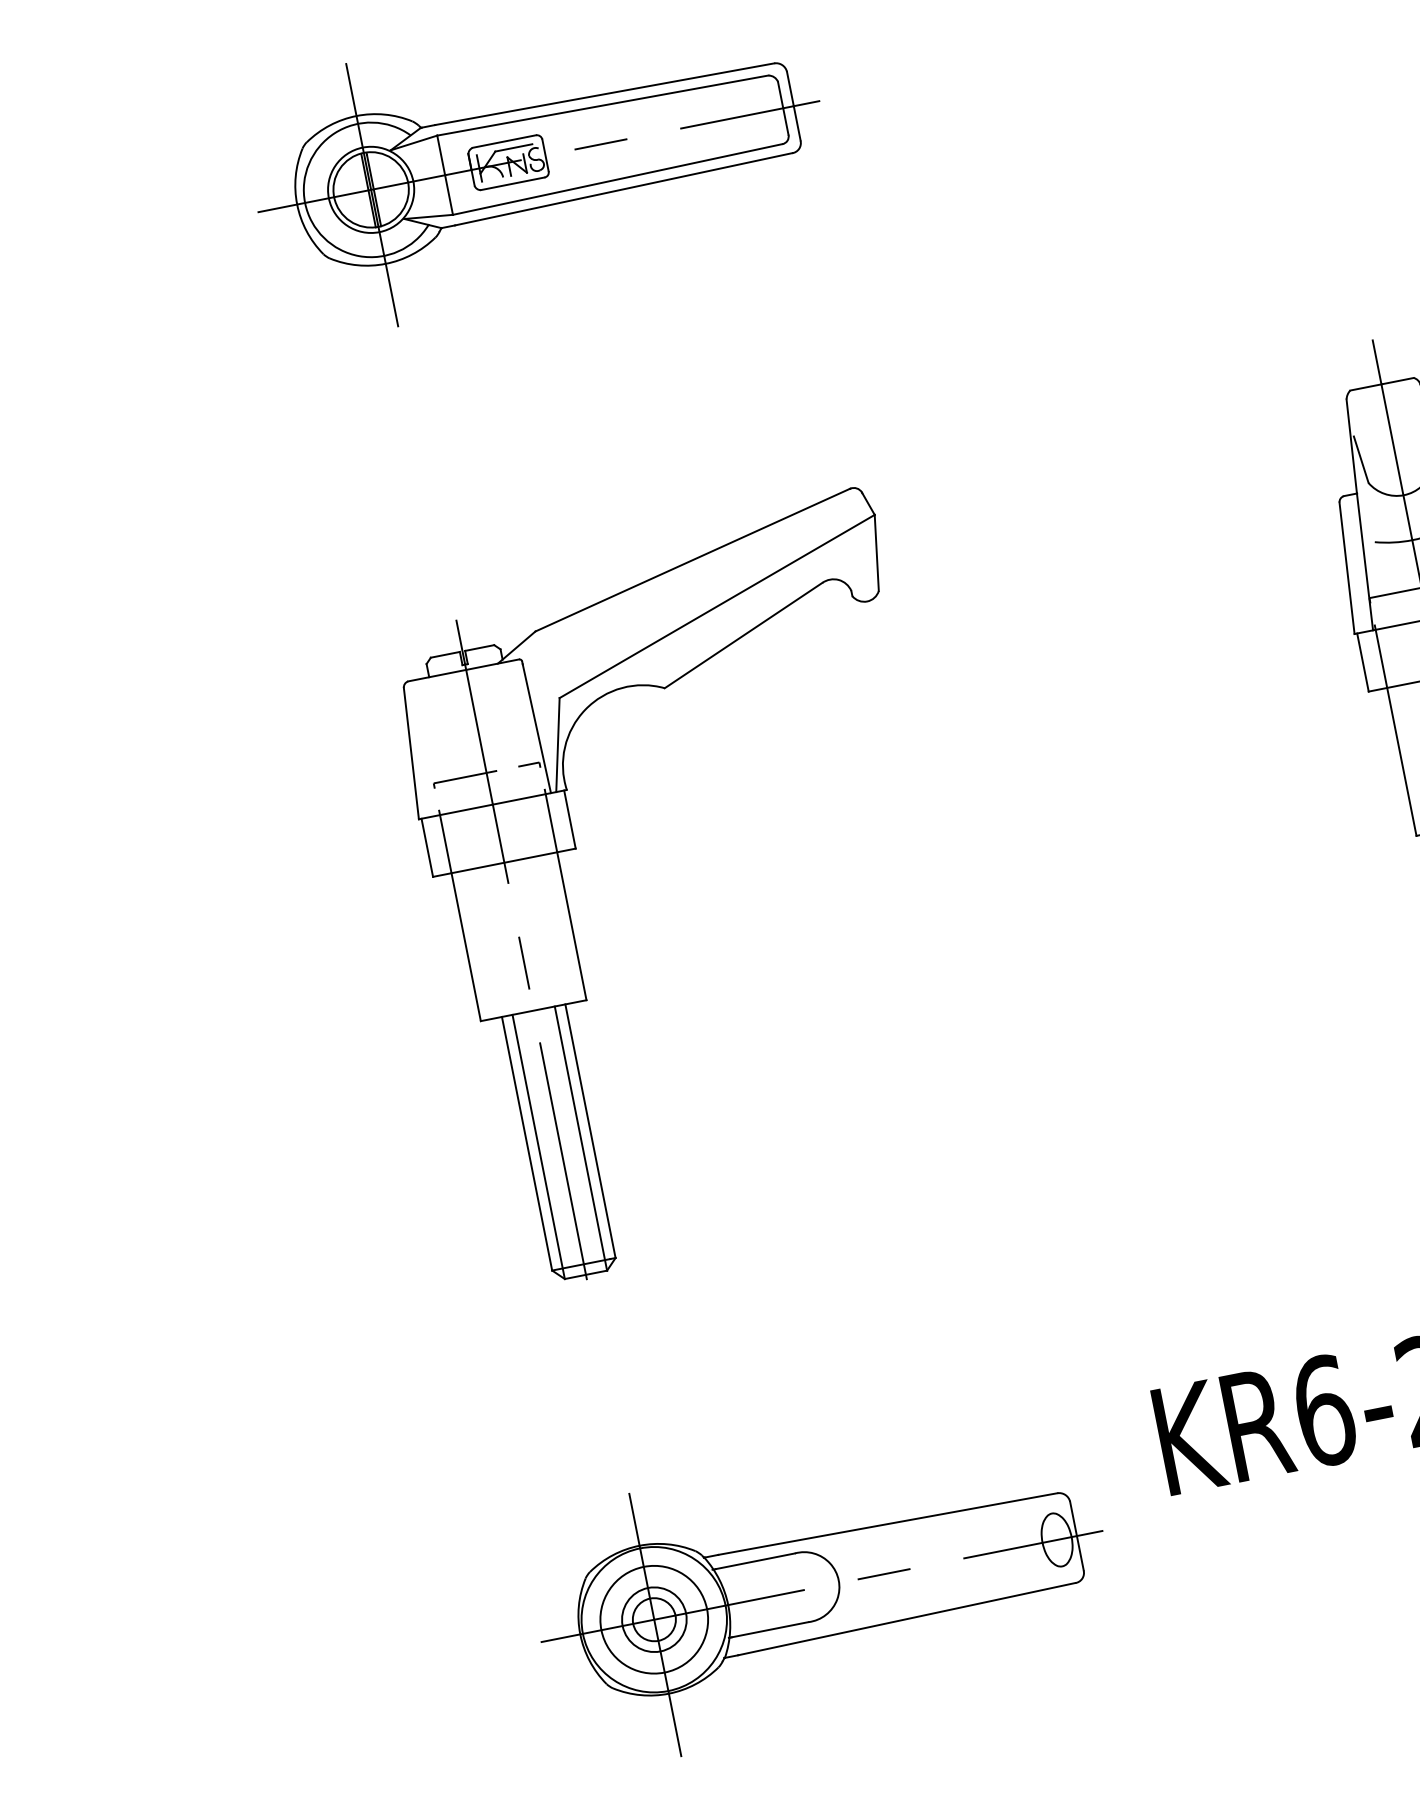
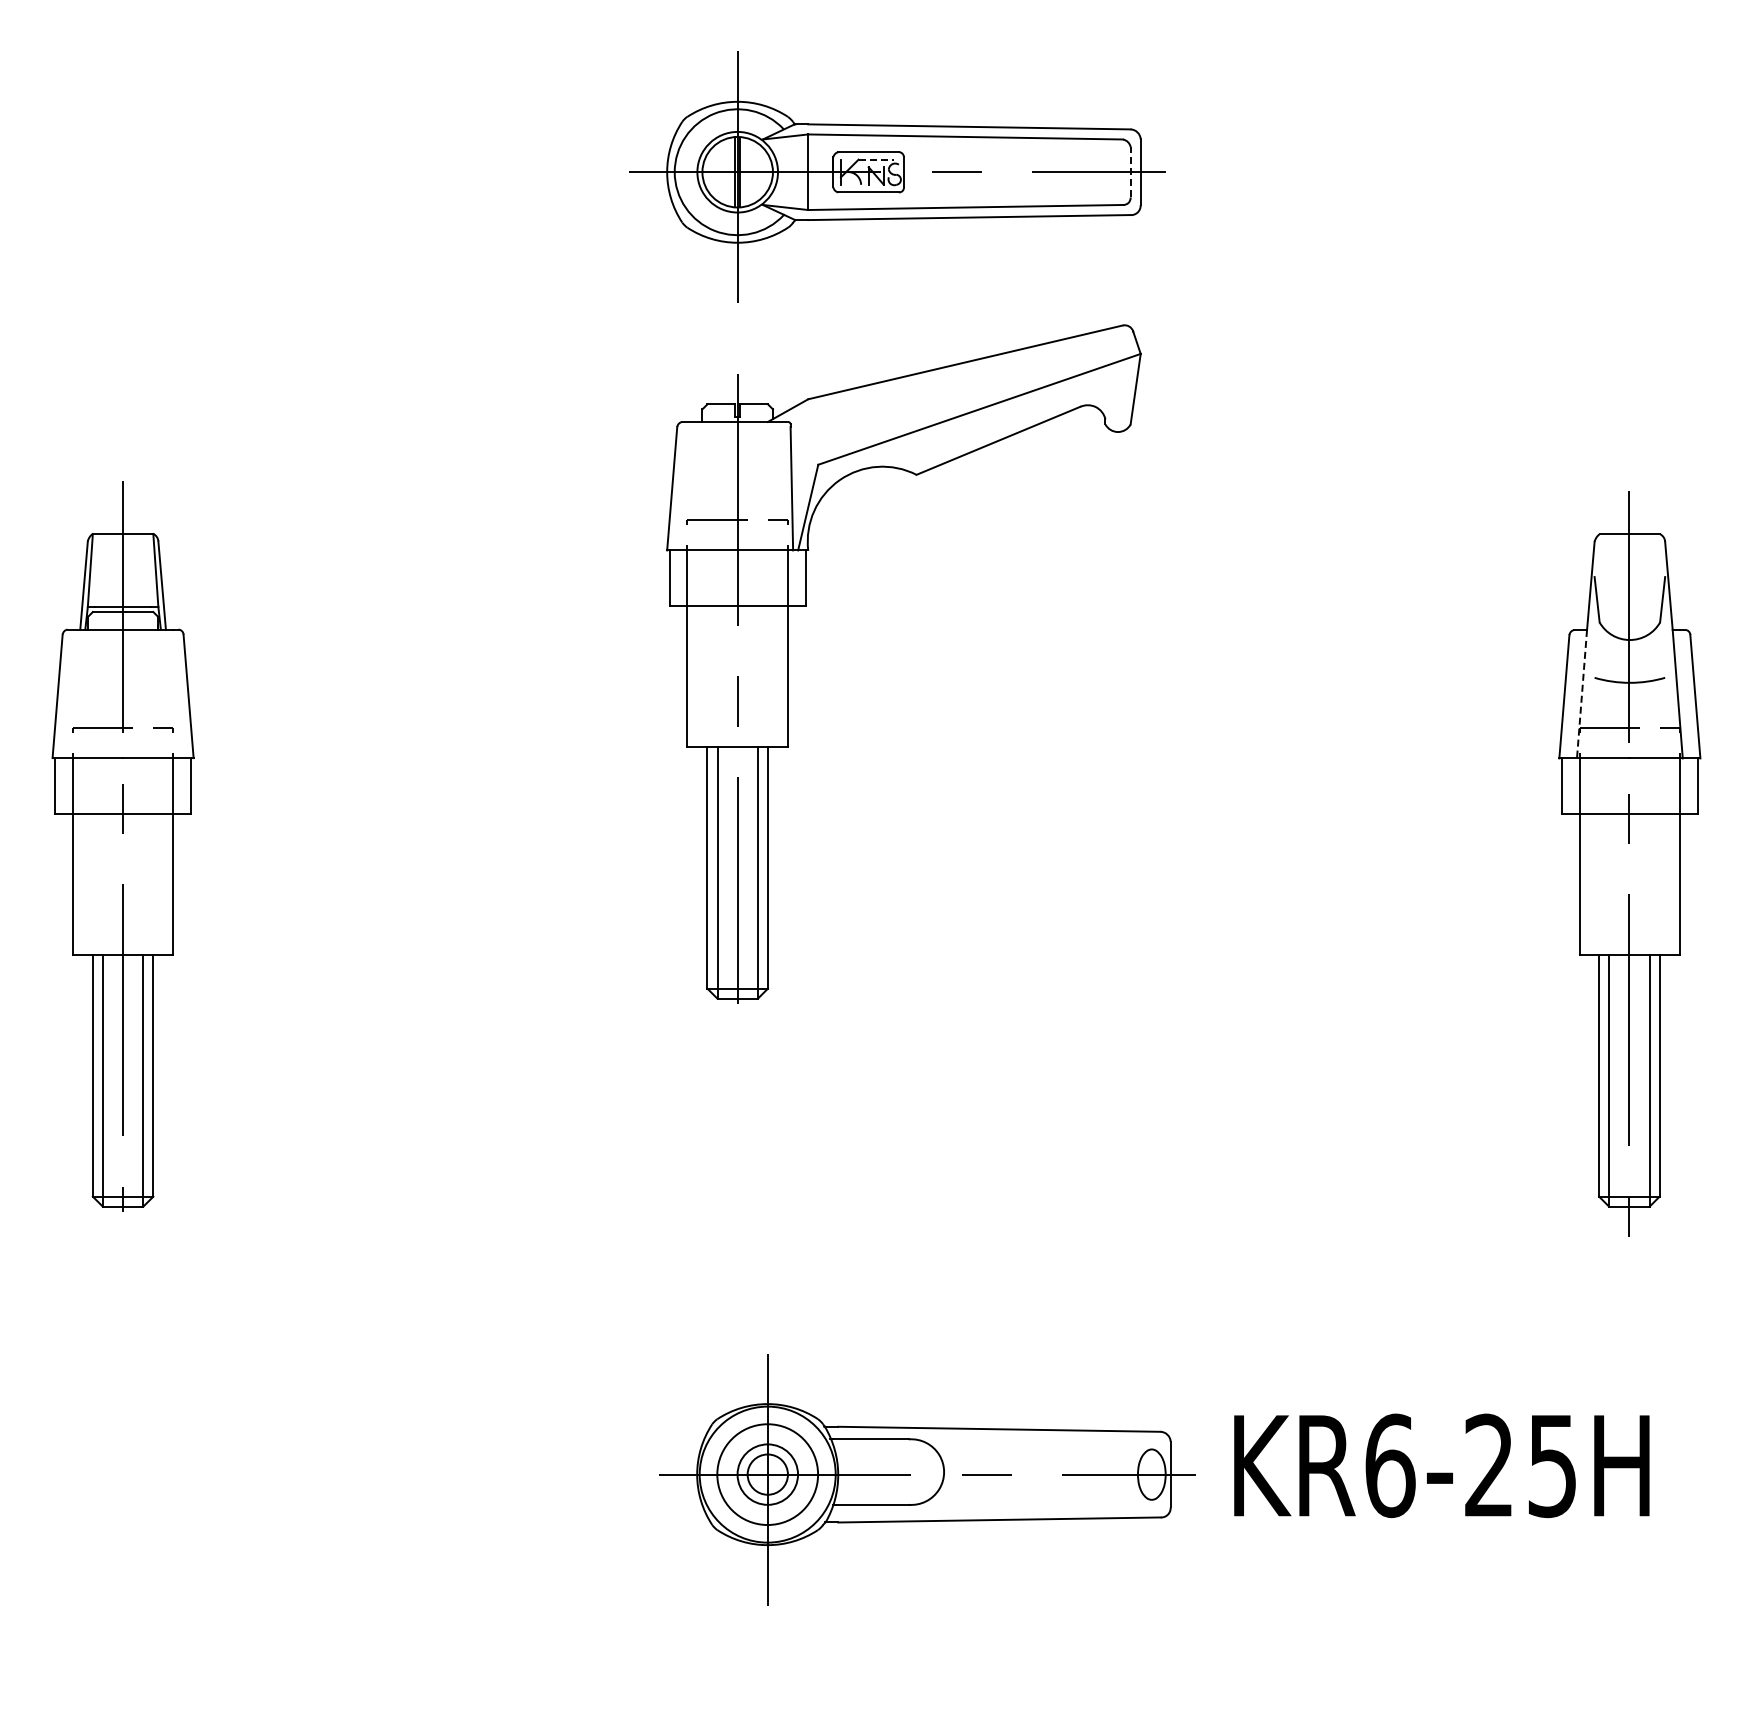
line: (782, 107) -> (1130, 171), solid -> dashed
line: (514, 147) -> (876, 159), solid -> dashed
line: (1364, 562) -> (1581, 694), solid -> dashed
part: (576, 849) -> (806, 606), moved
part: (822, 1591) -> (927, 1479), moved

